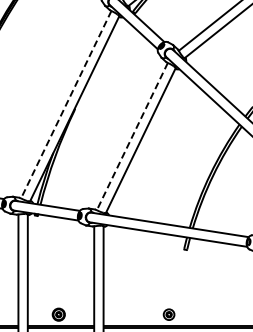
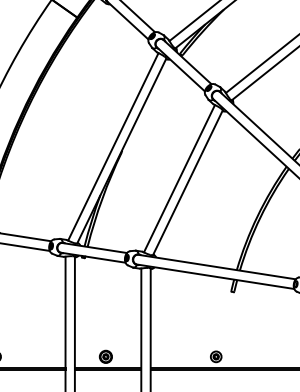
line: (66, 105) -> (113, 147), dashed -> solid
line: (132, 136) -> (179, 178), dashed -> solid

